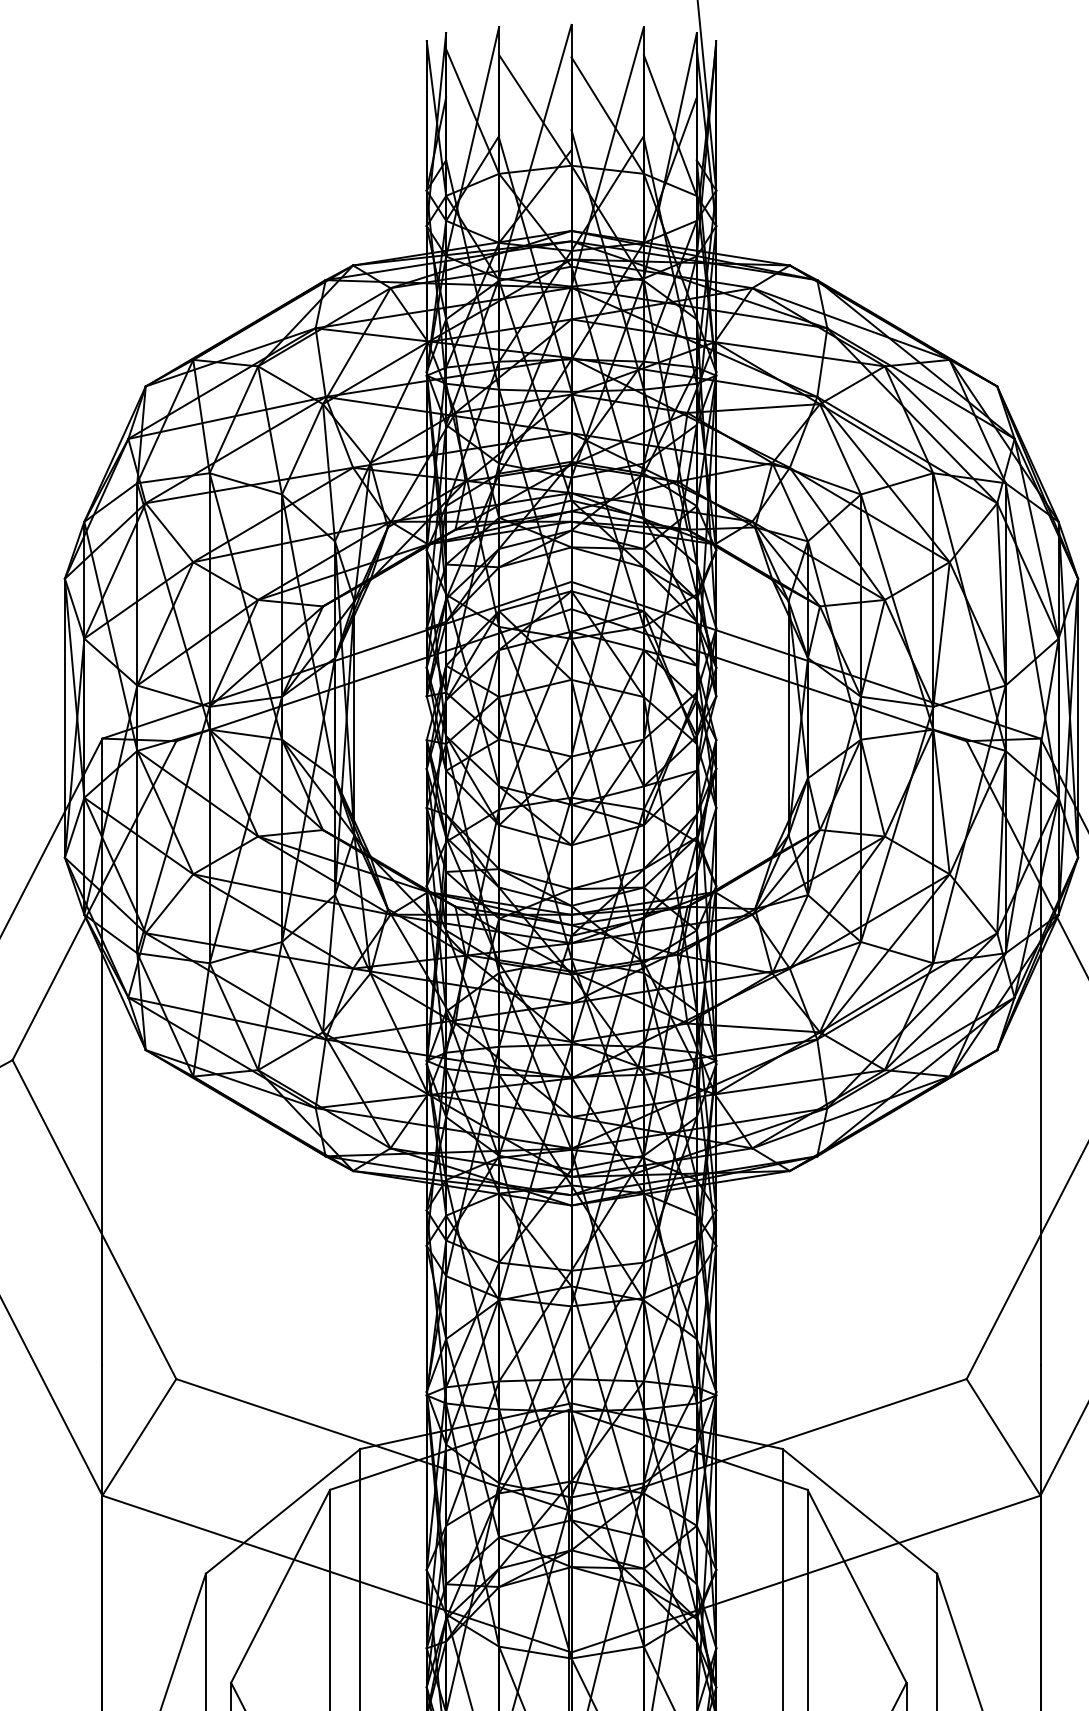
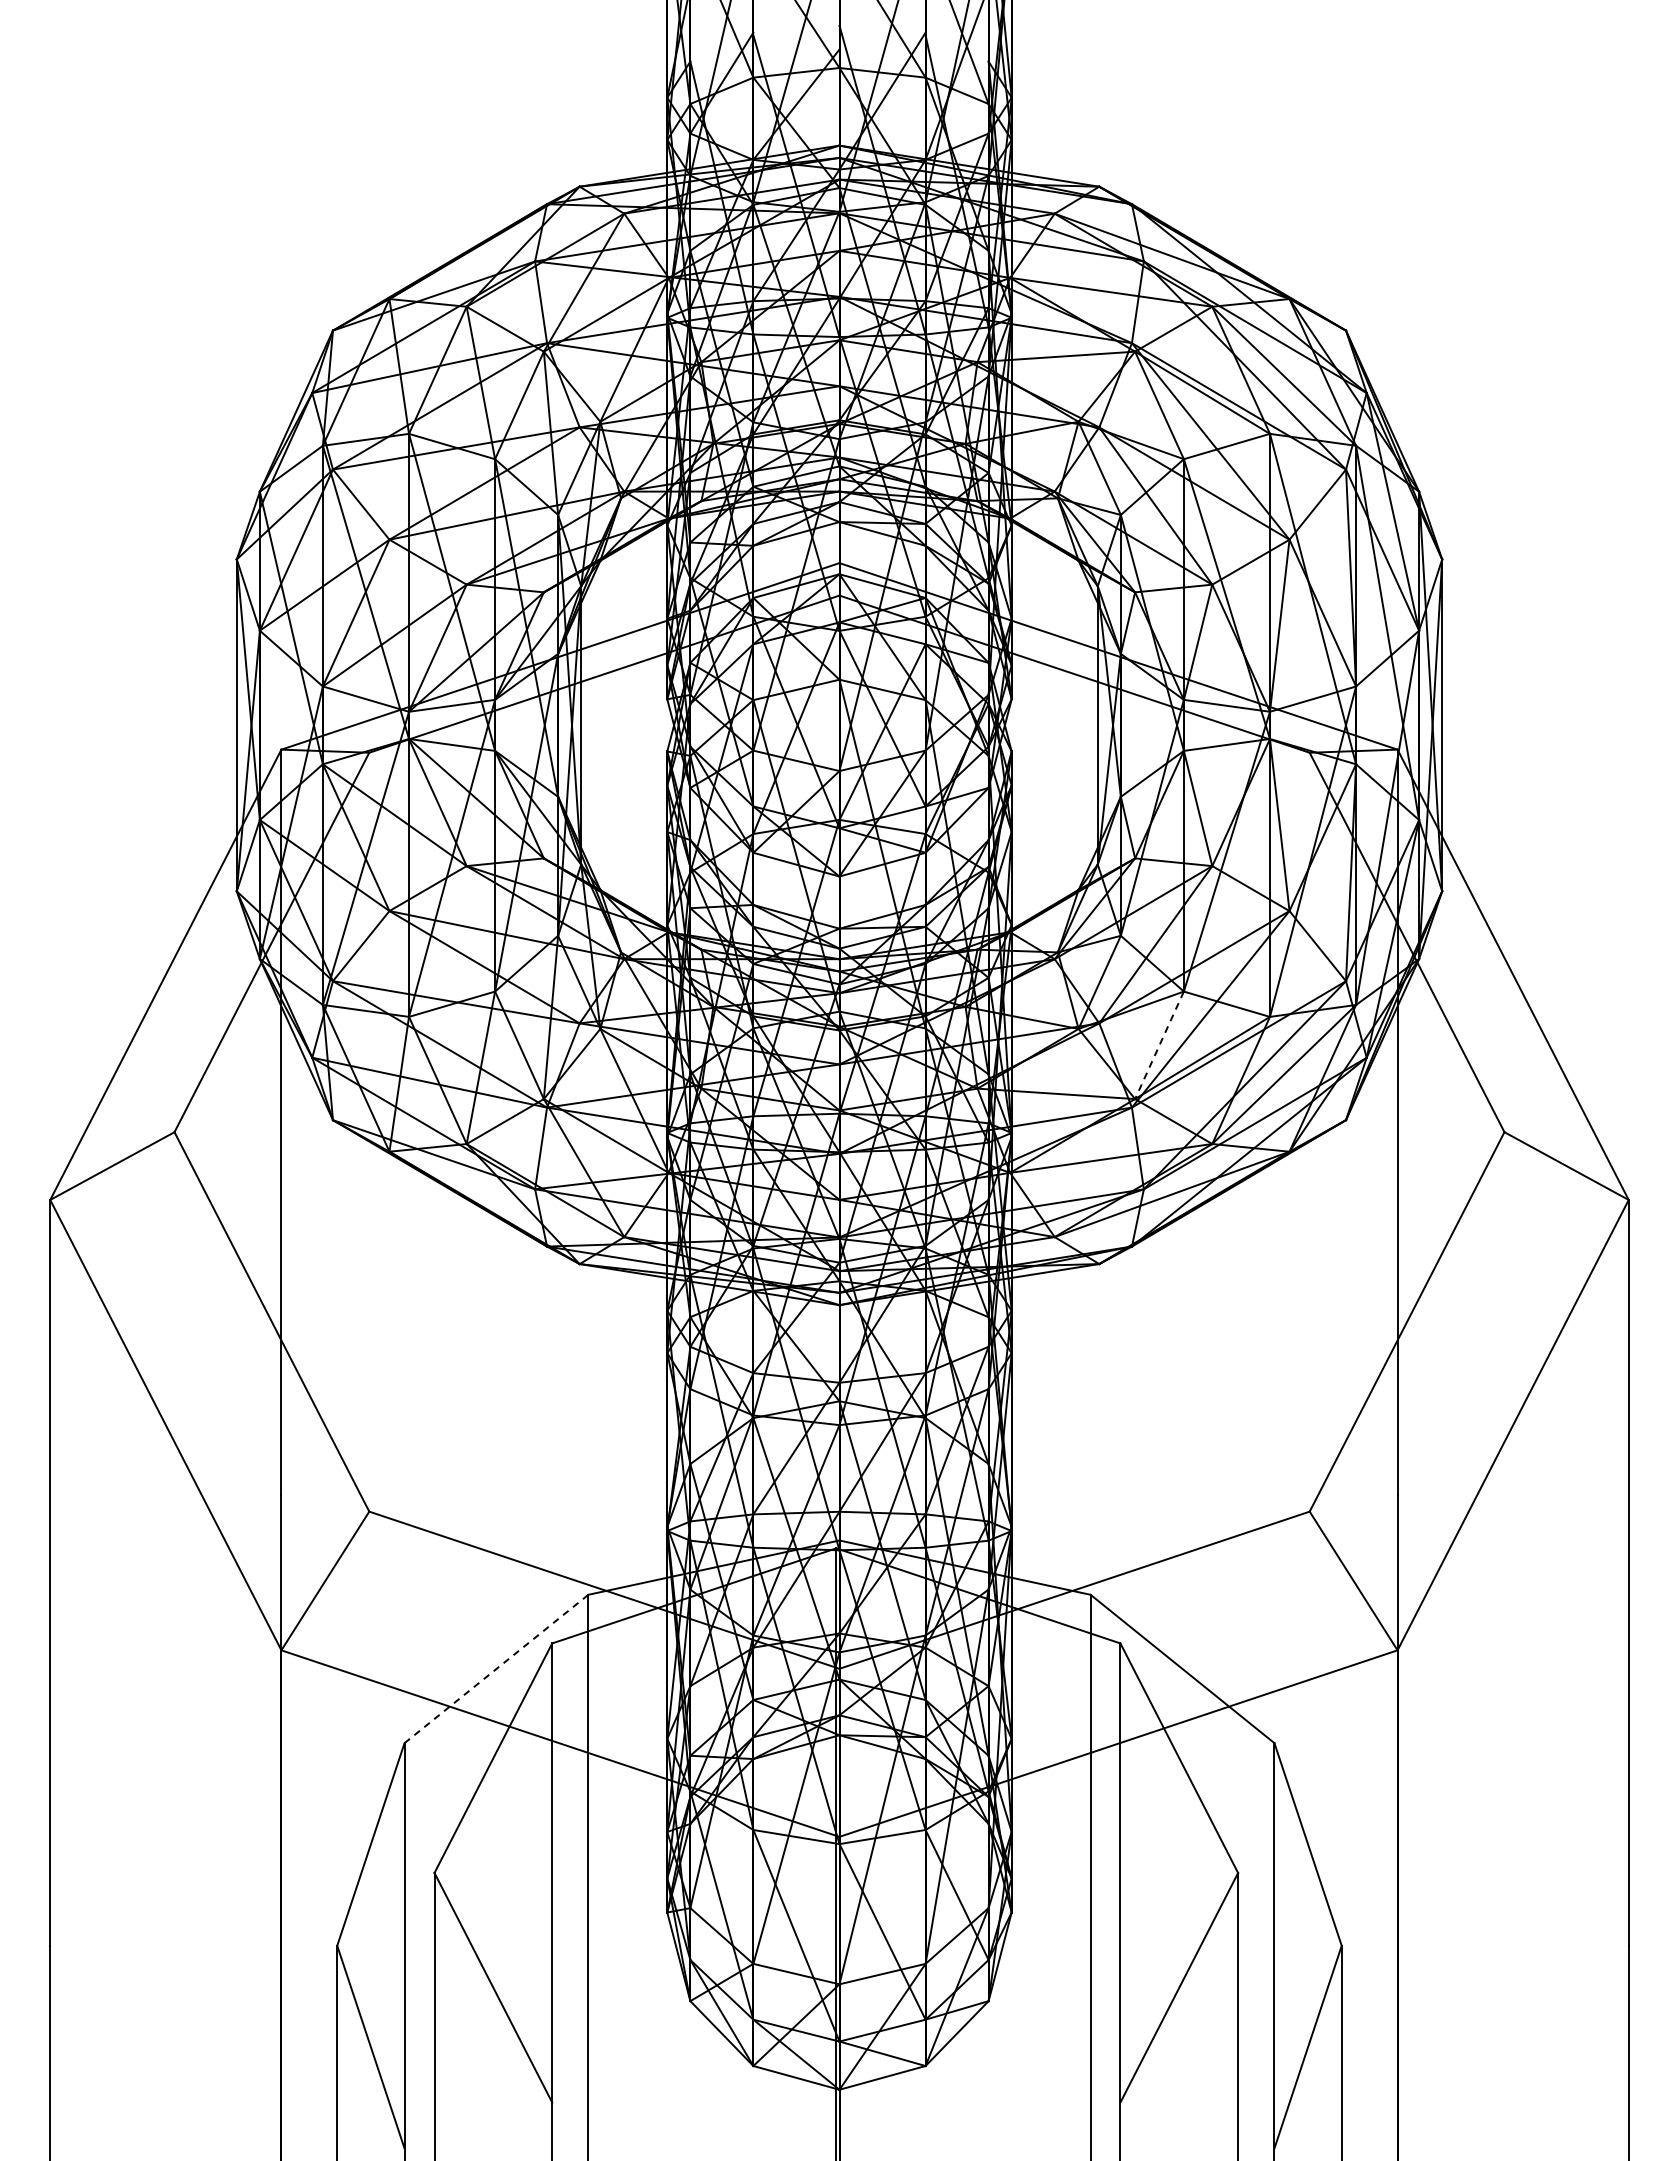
line: (840, 987) -> (1159, 1045), solid -> dashed
line: (283, 1511) -> (496, 1669), solid -> dashed

